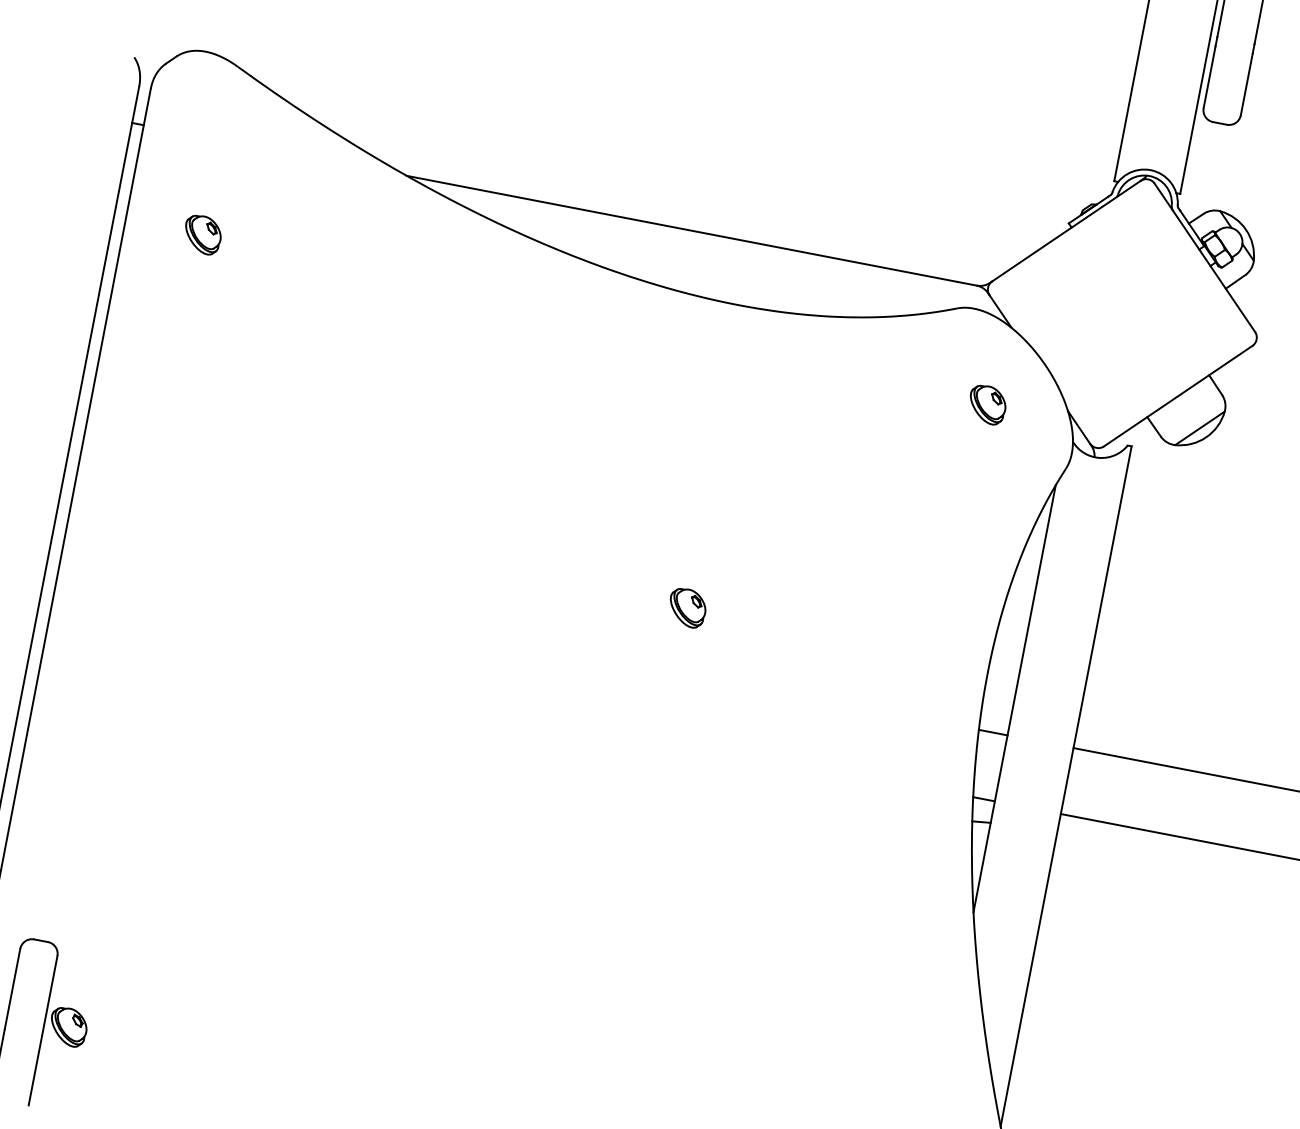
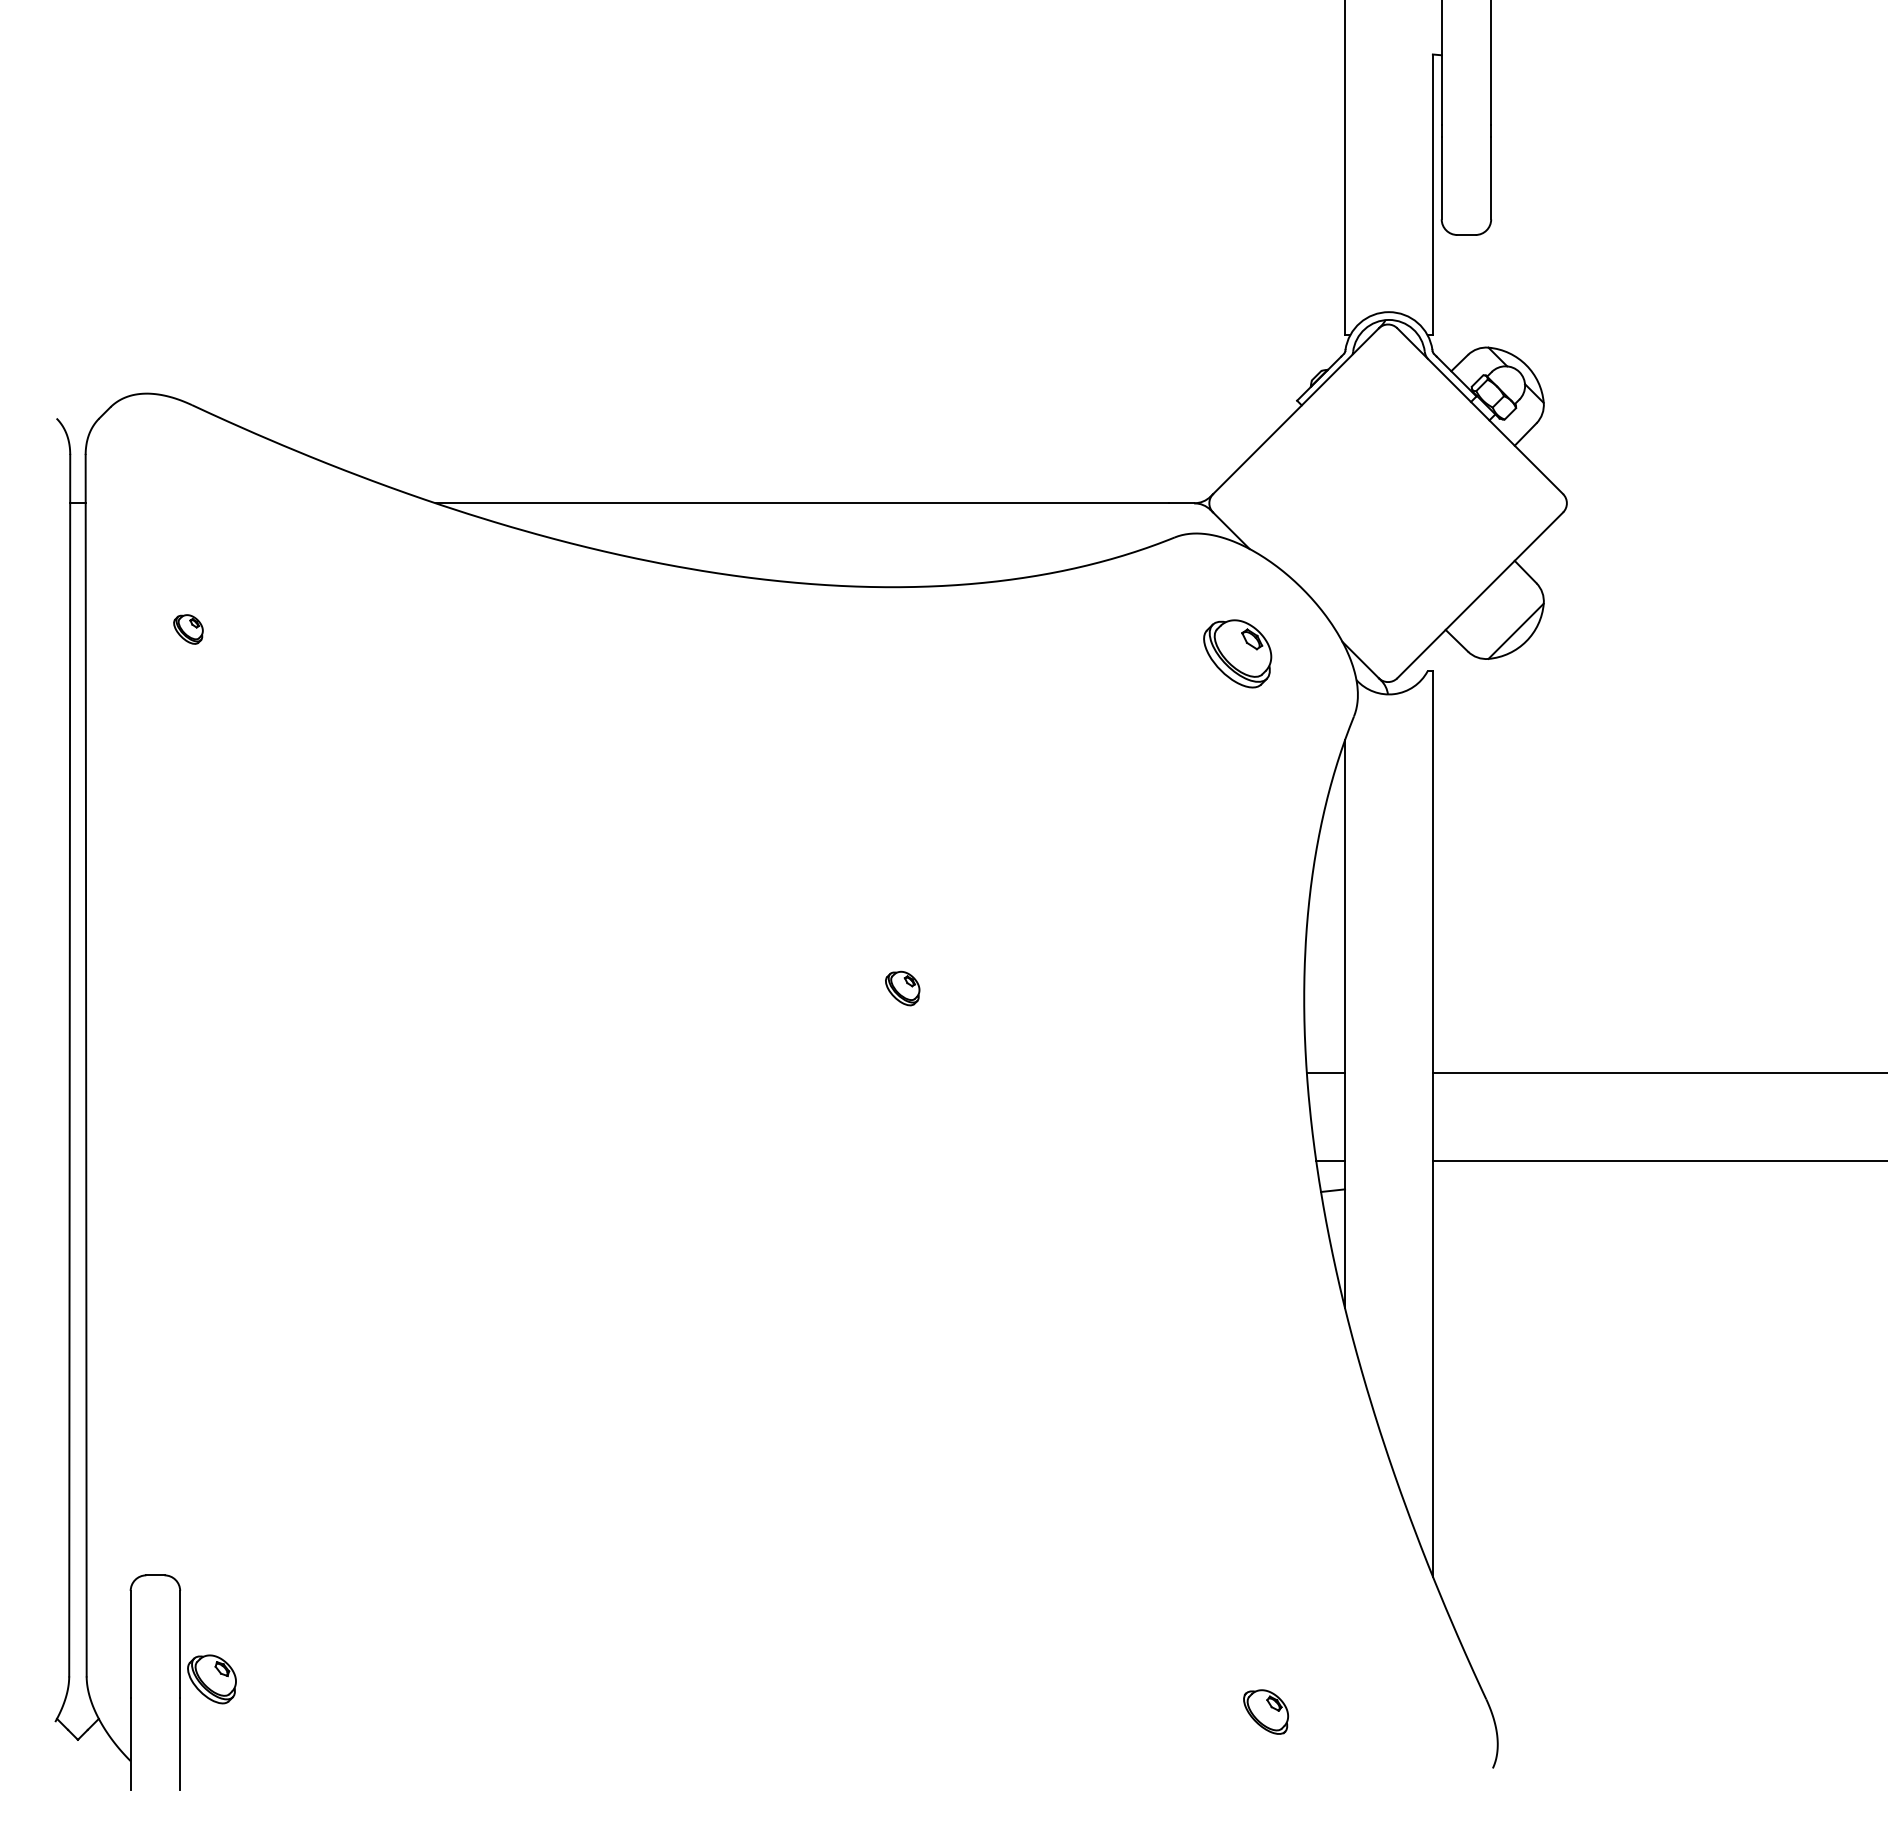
part: (202, 234) -> (188, 629), size x0.6
part: (987, 404) -> (1237, 653), size x1.4
part: (687, 607) -> (902, 988), size x0.7

